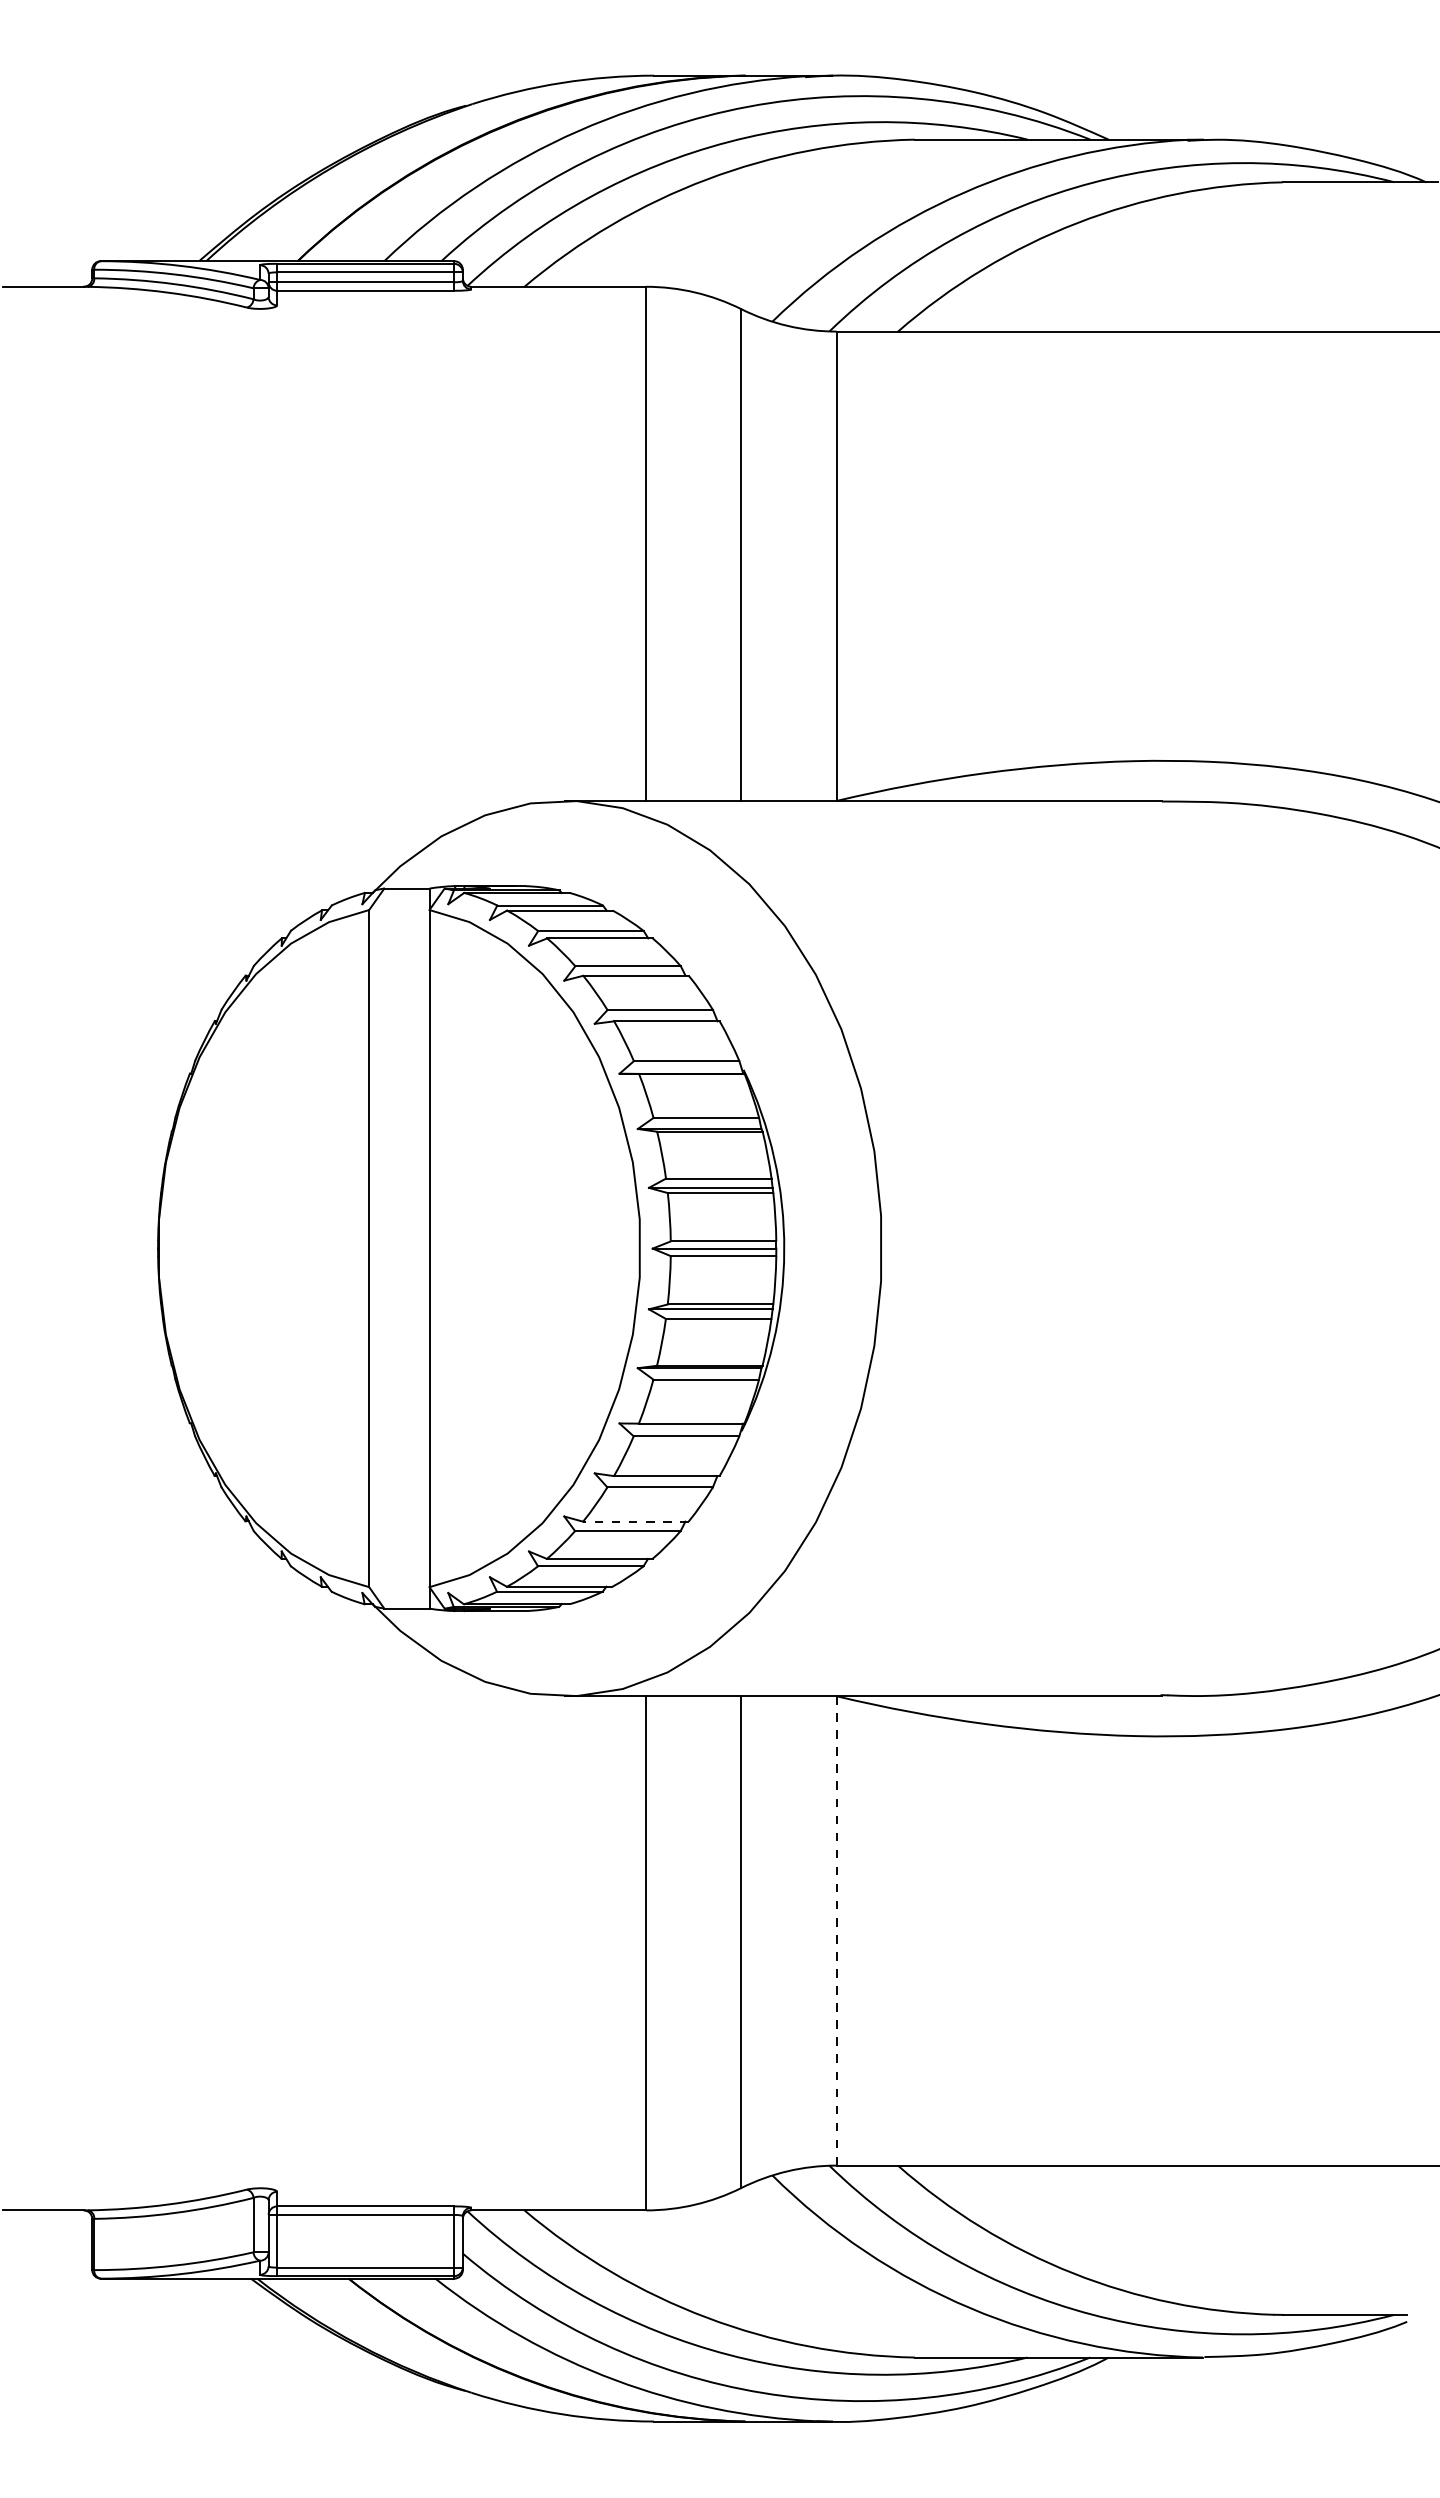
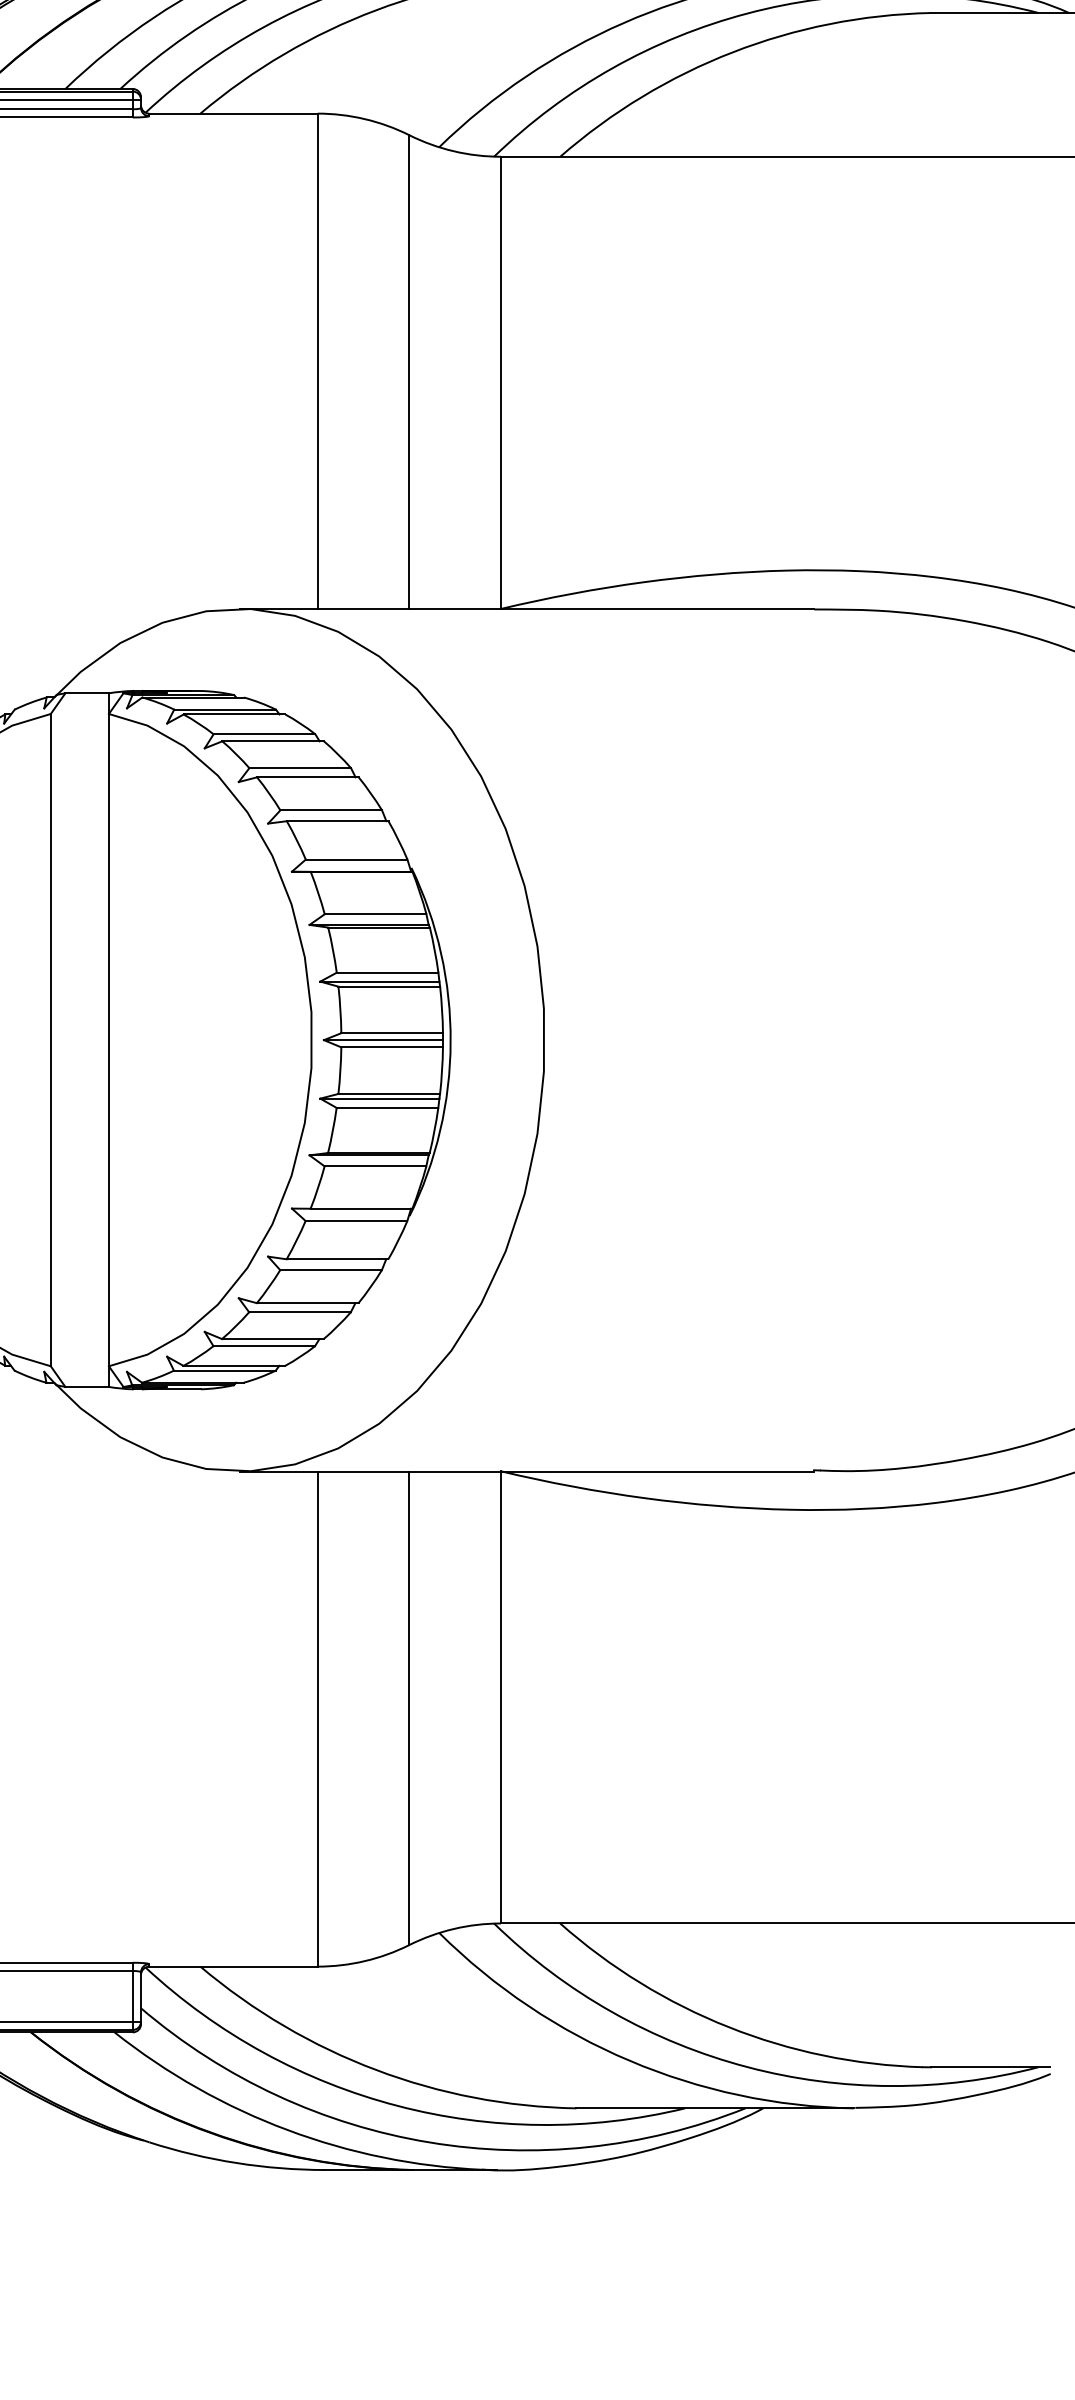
line: (635, 1521) -> (307, 1303), dashed -> solid
line: (836, 1930) -> (500, 1697), dashed -> solid

